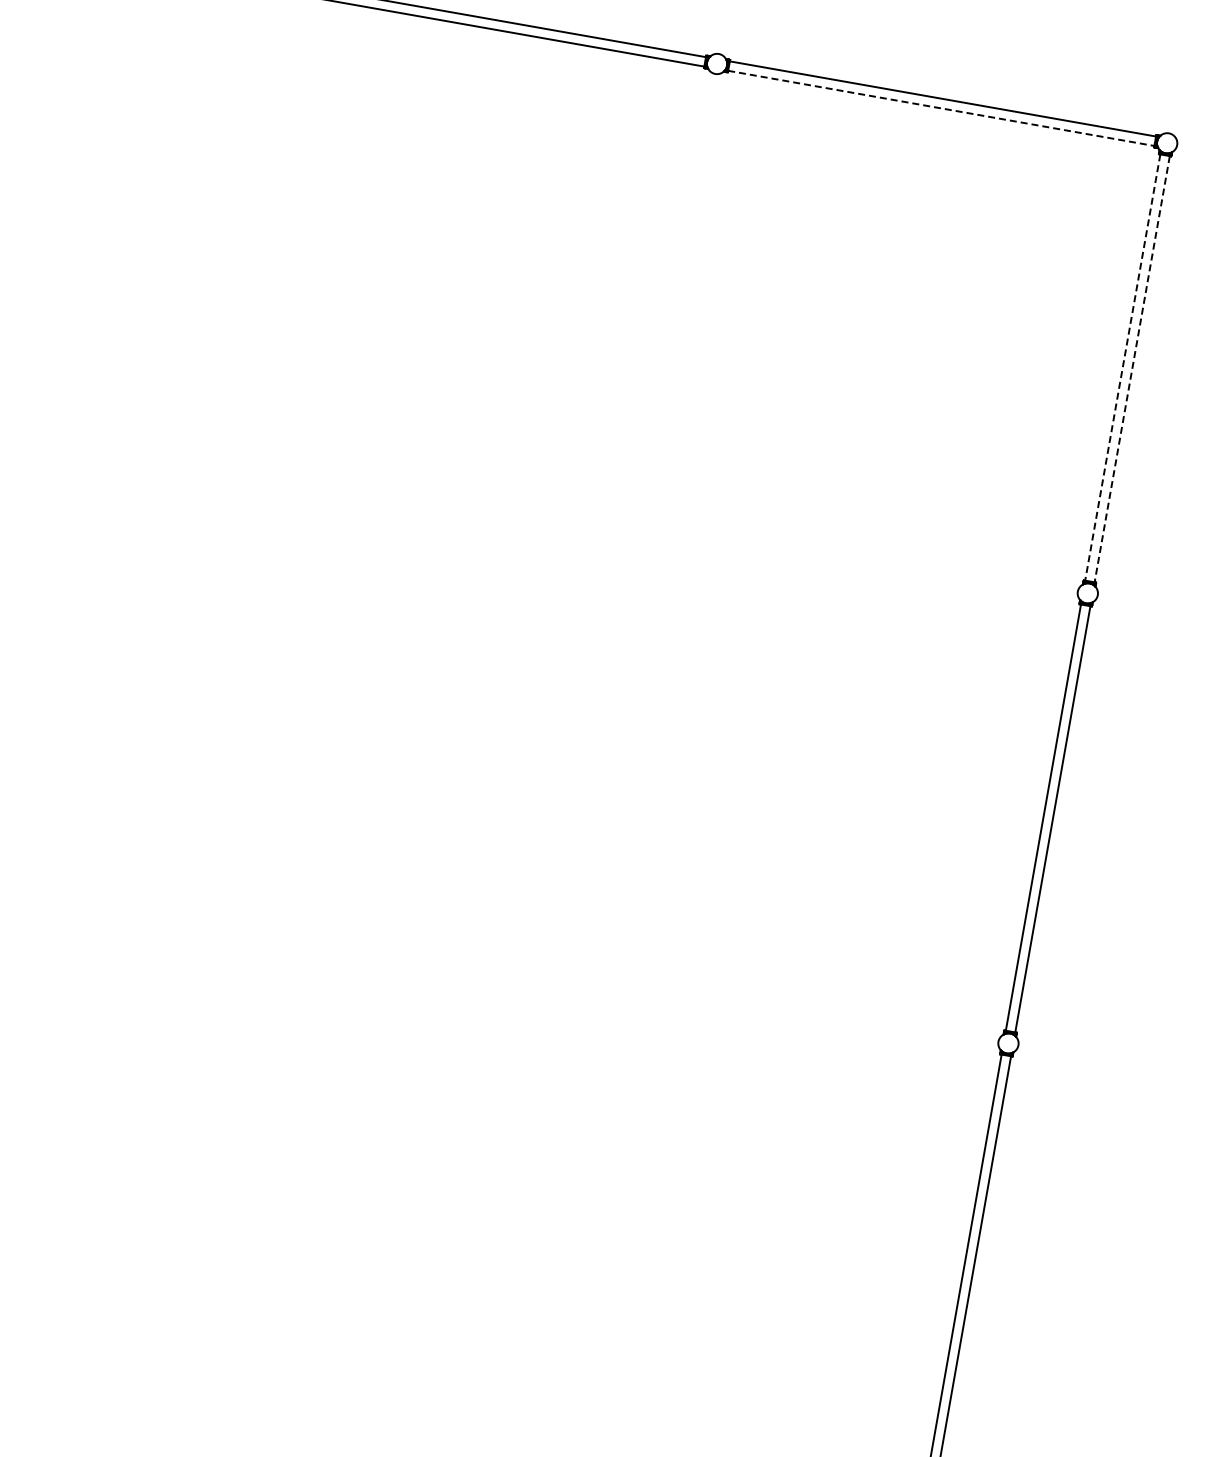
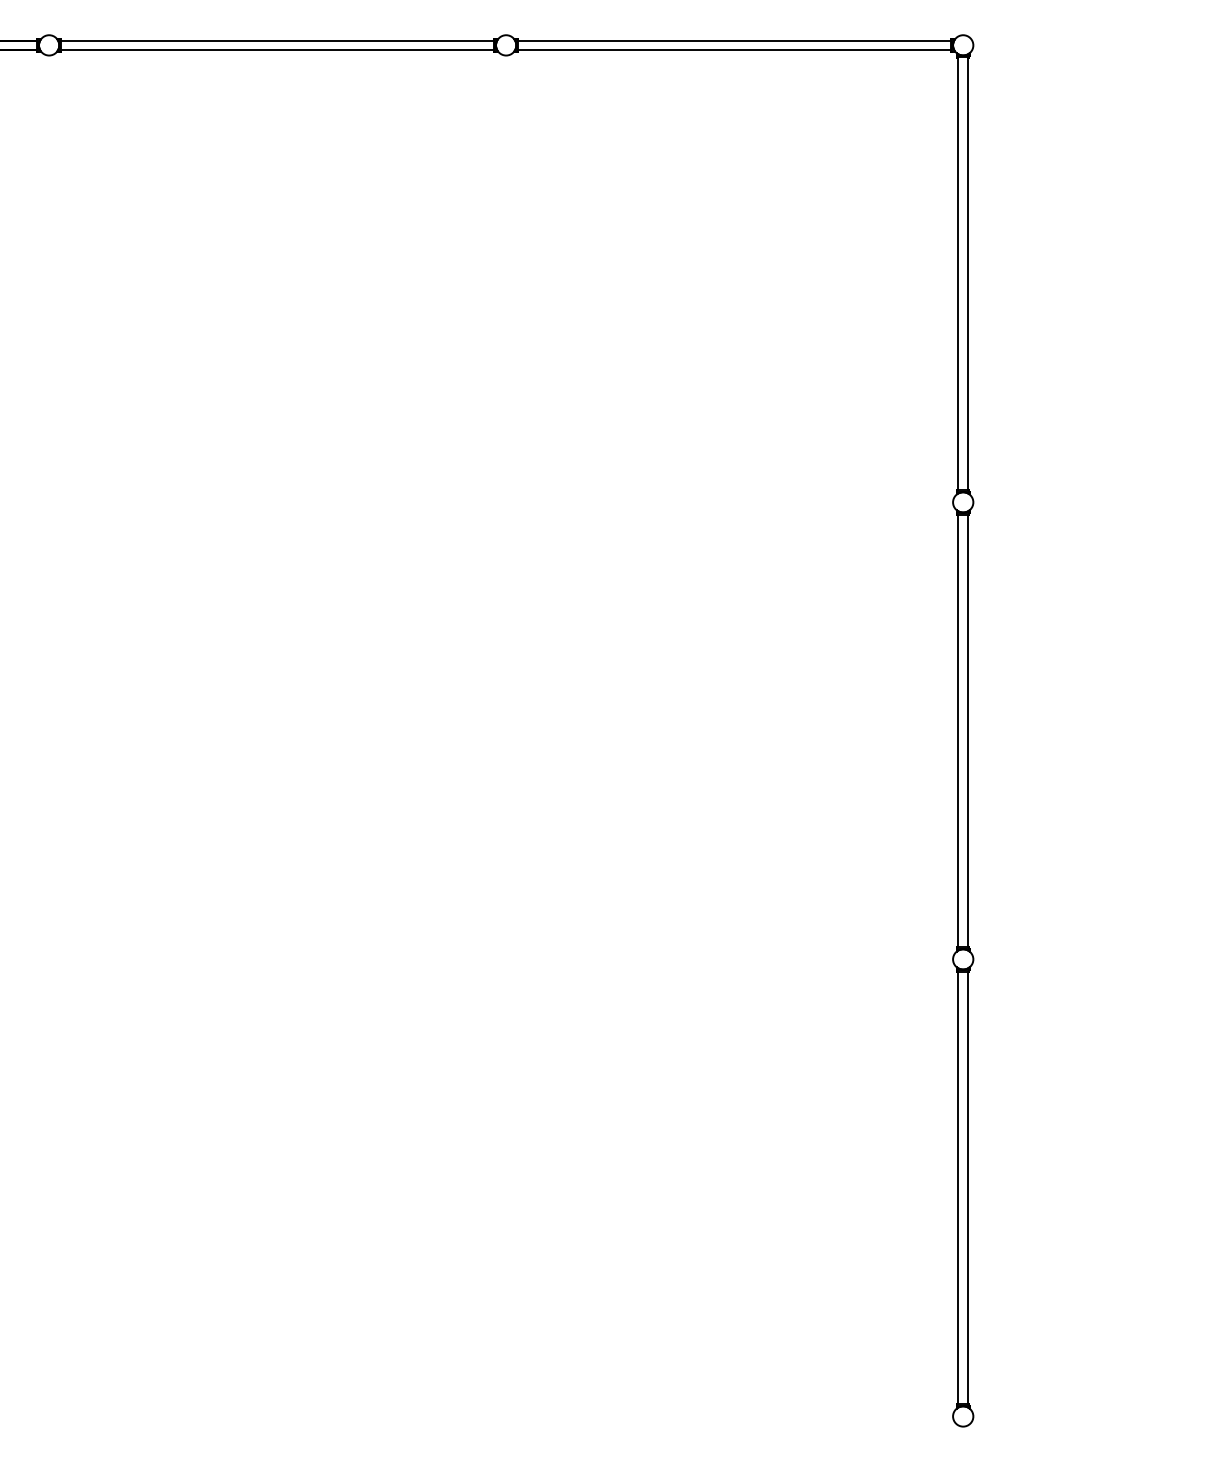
line: (942, 108) -> (735, 50), dashed -> solid
line: (1122, 368) -> (958, 274), dashed -> solid
line: (1132, 369) -> (968, 274), dashed -> solid

